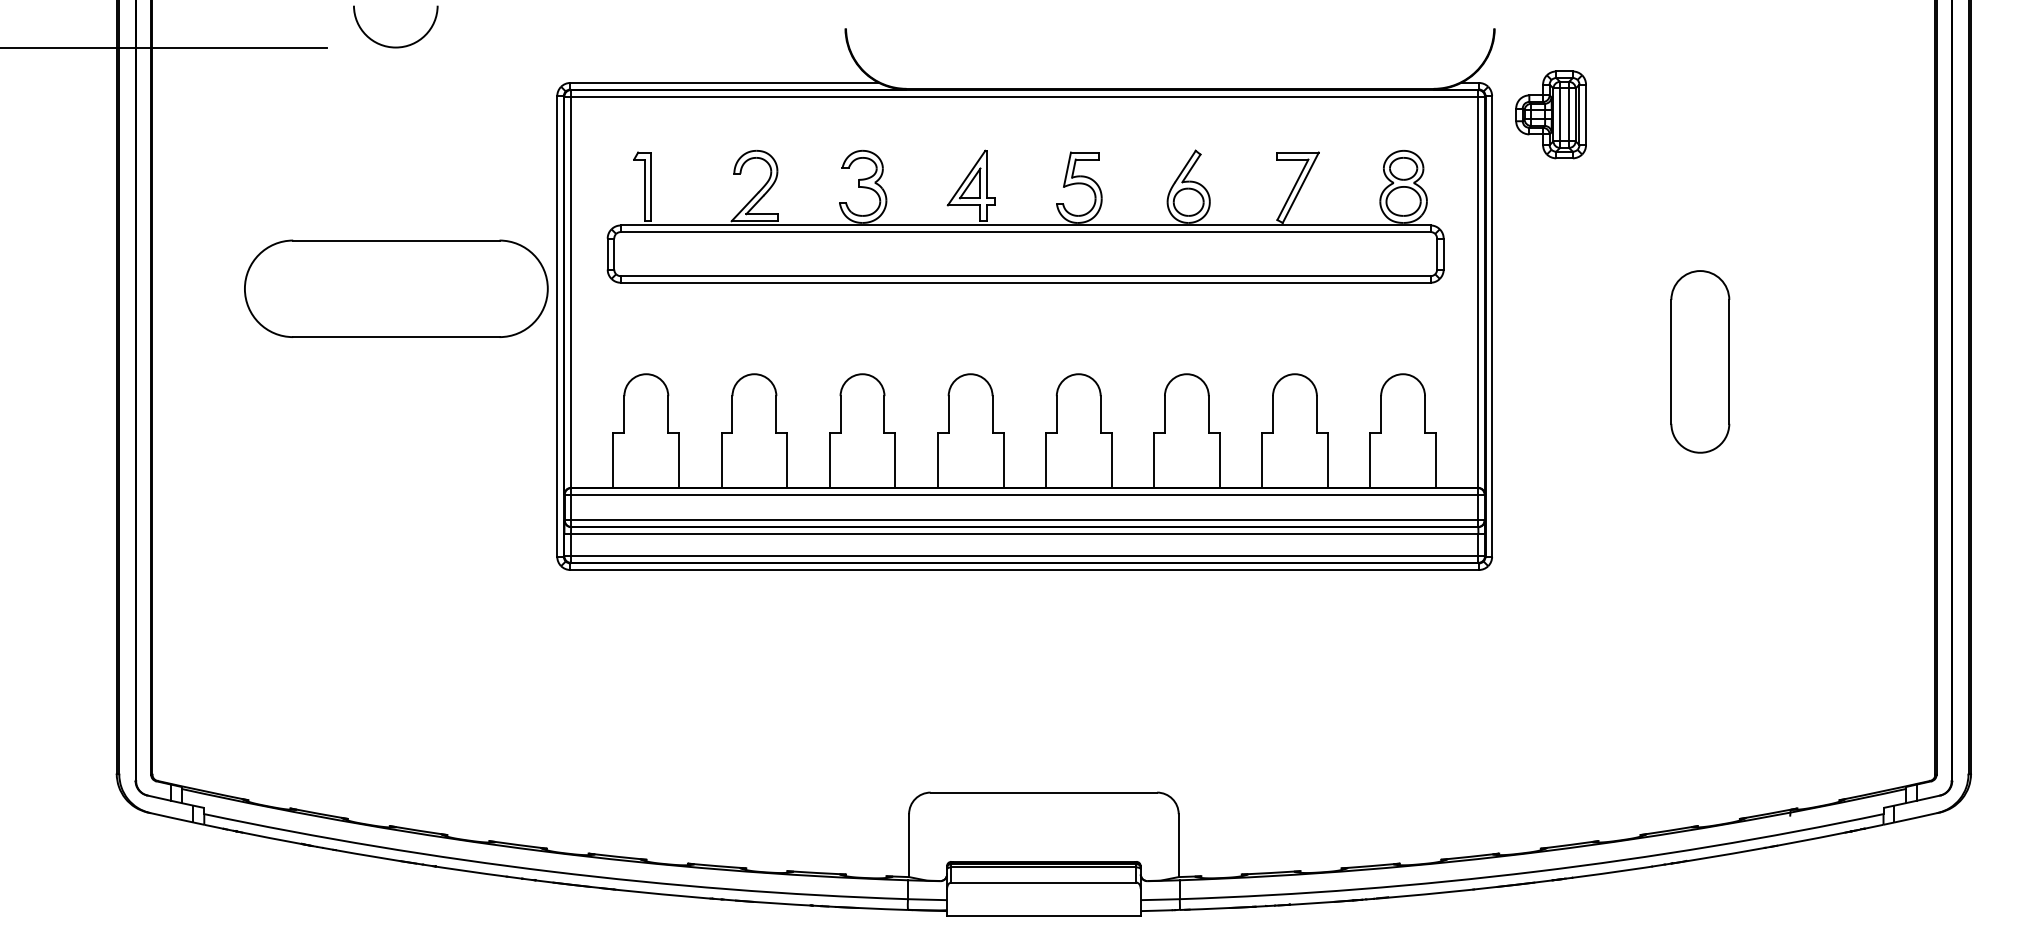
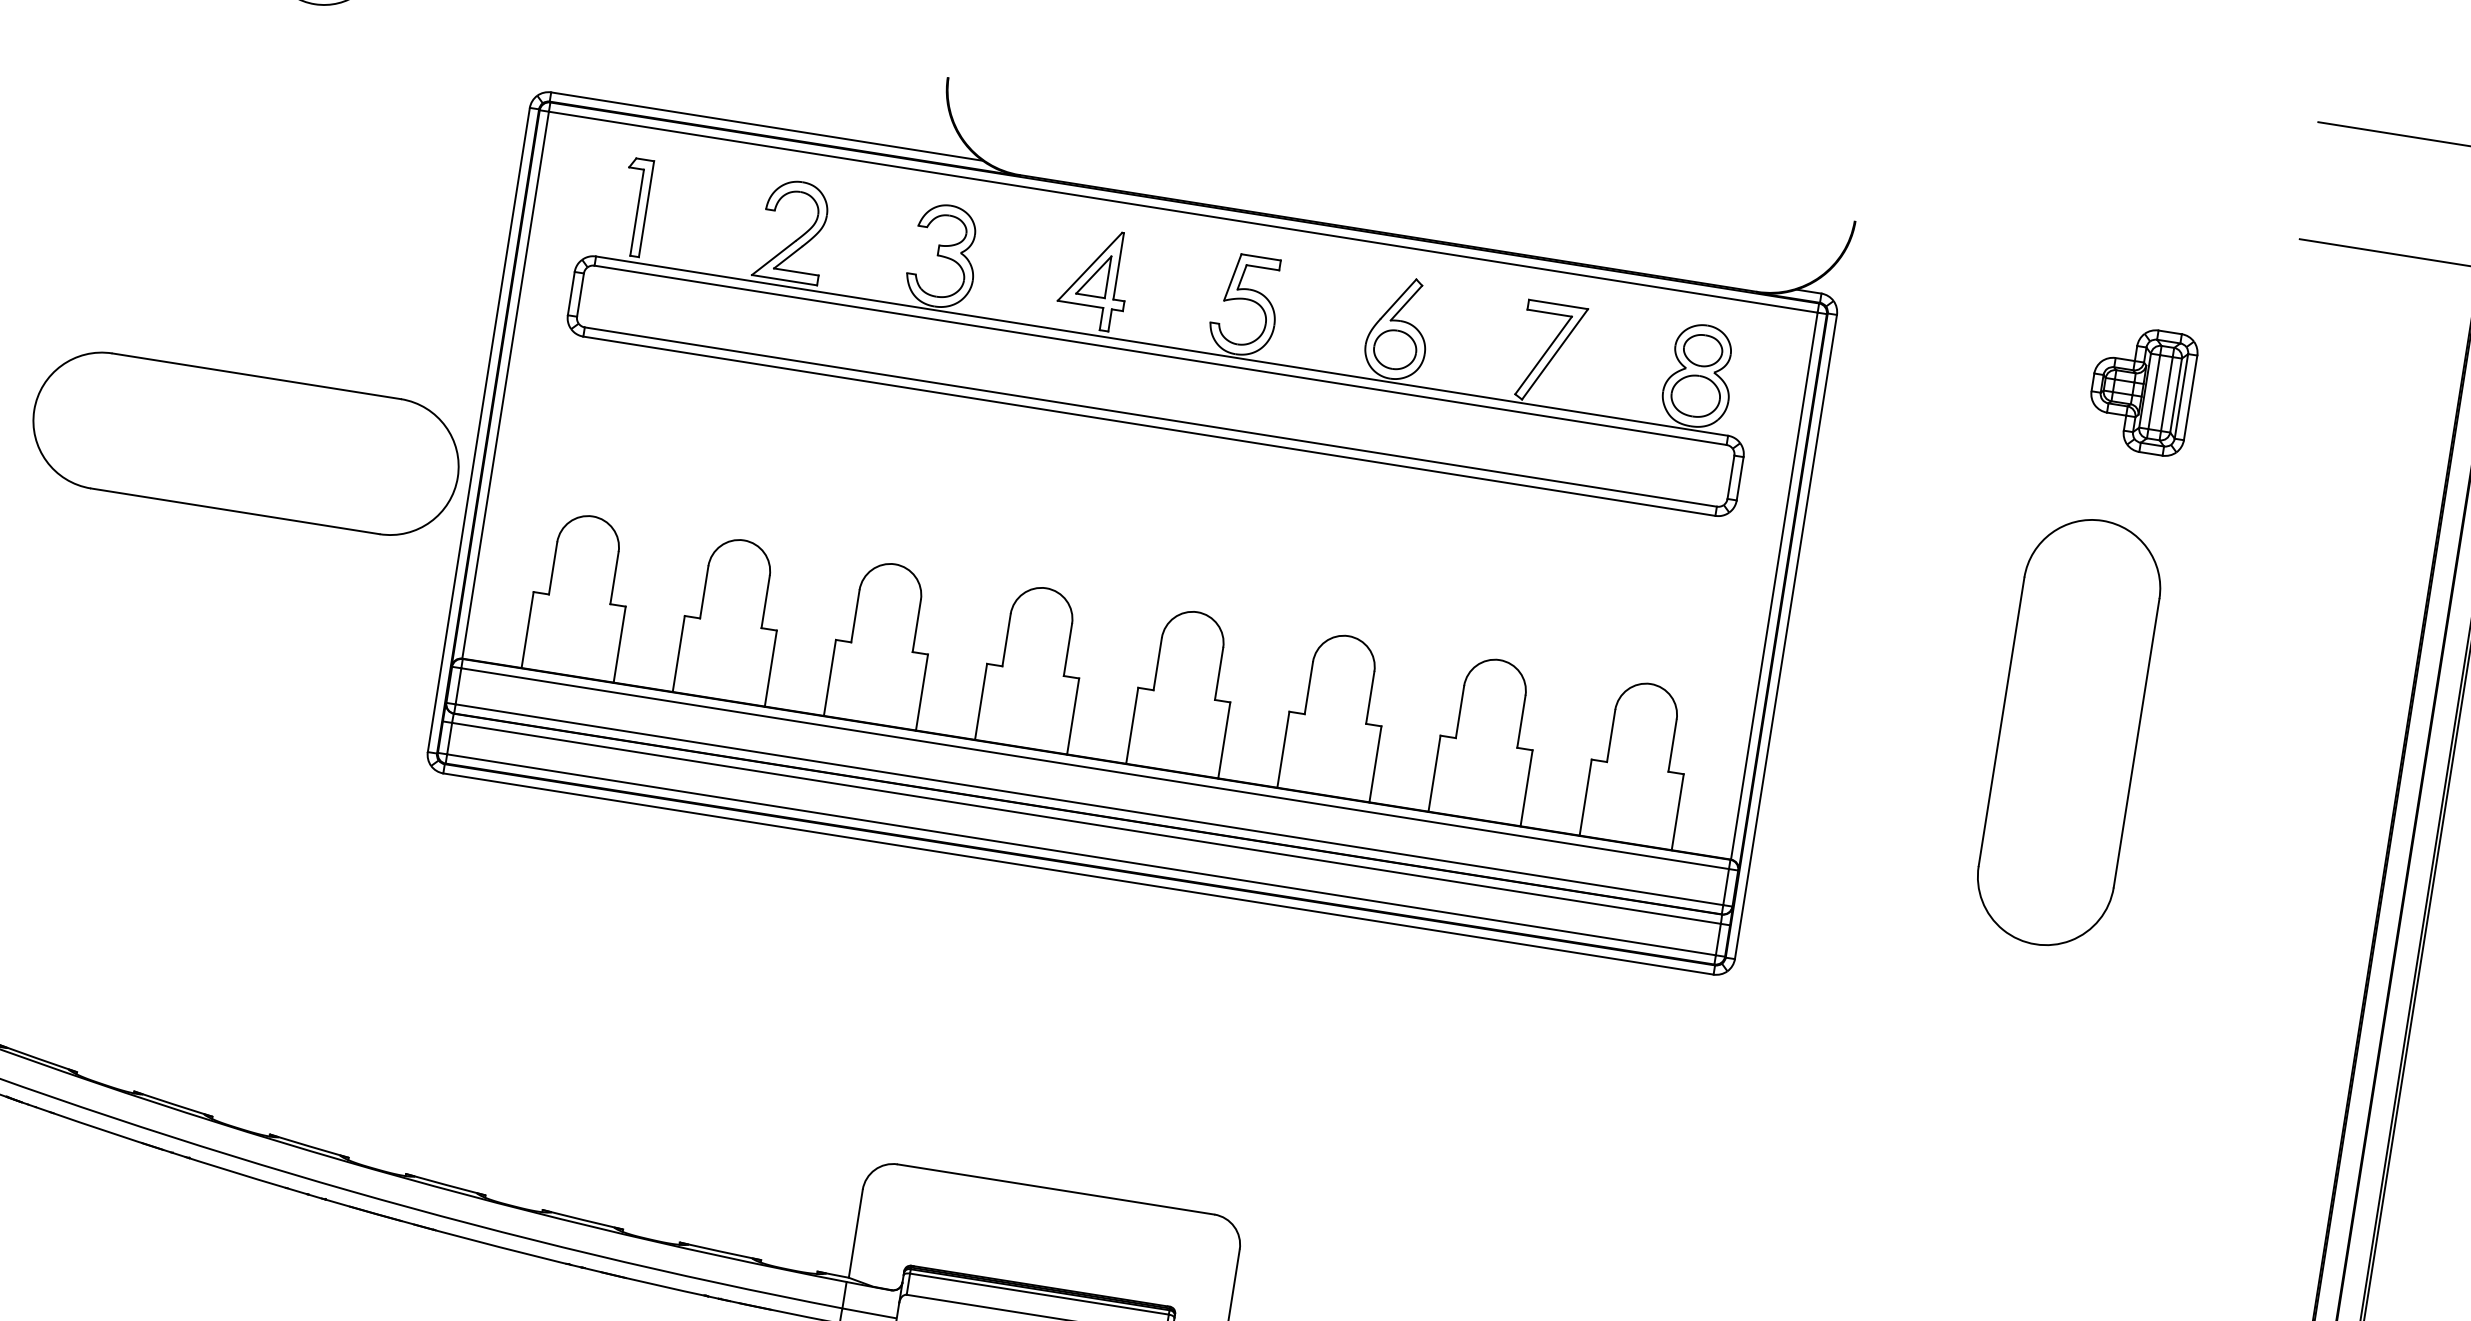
part: (1550, 114) -> (2141, 389), moved
part: (1025, 224) -> (1162, 344), moved
part: (396, 288) -> (246, 443), moved
part: (1700, 361) -> (2069, 732), size x1.67

